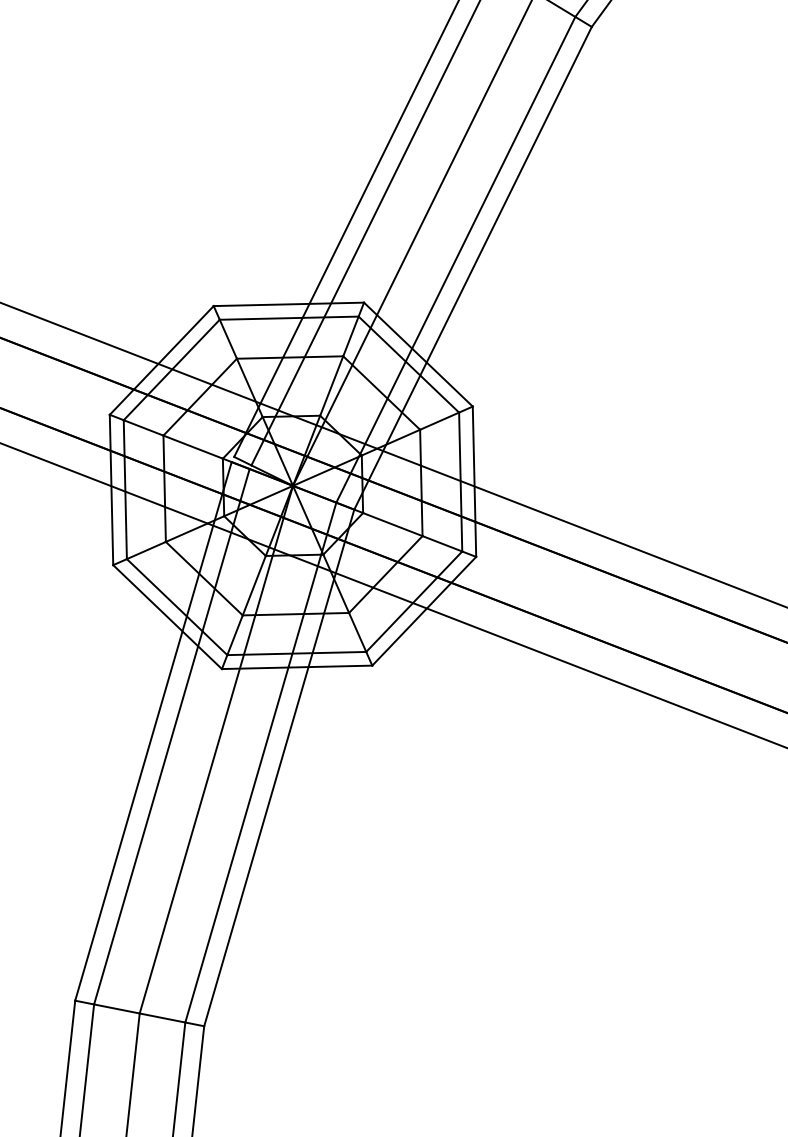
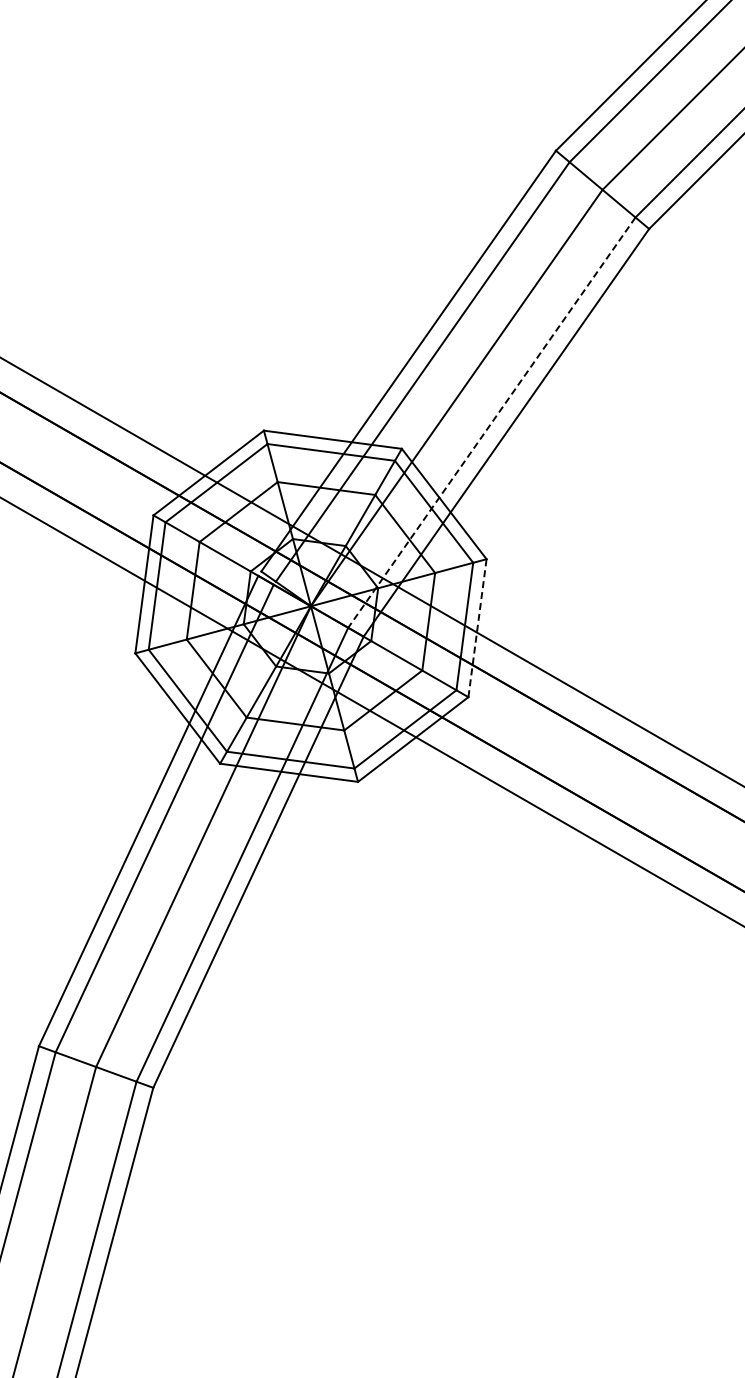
line: (455, 260) -> (491, 423), solid -> dashed
line: (474, 482) -> (477, 628), solid -> dashed

